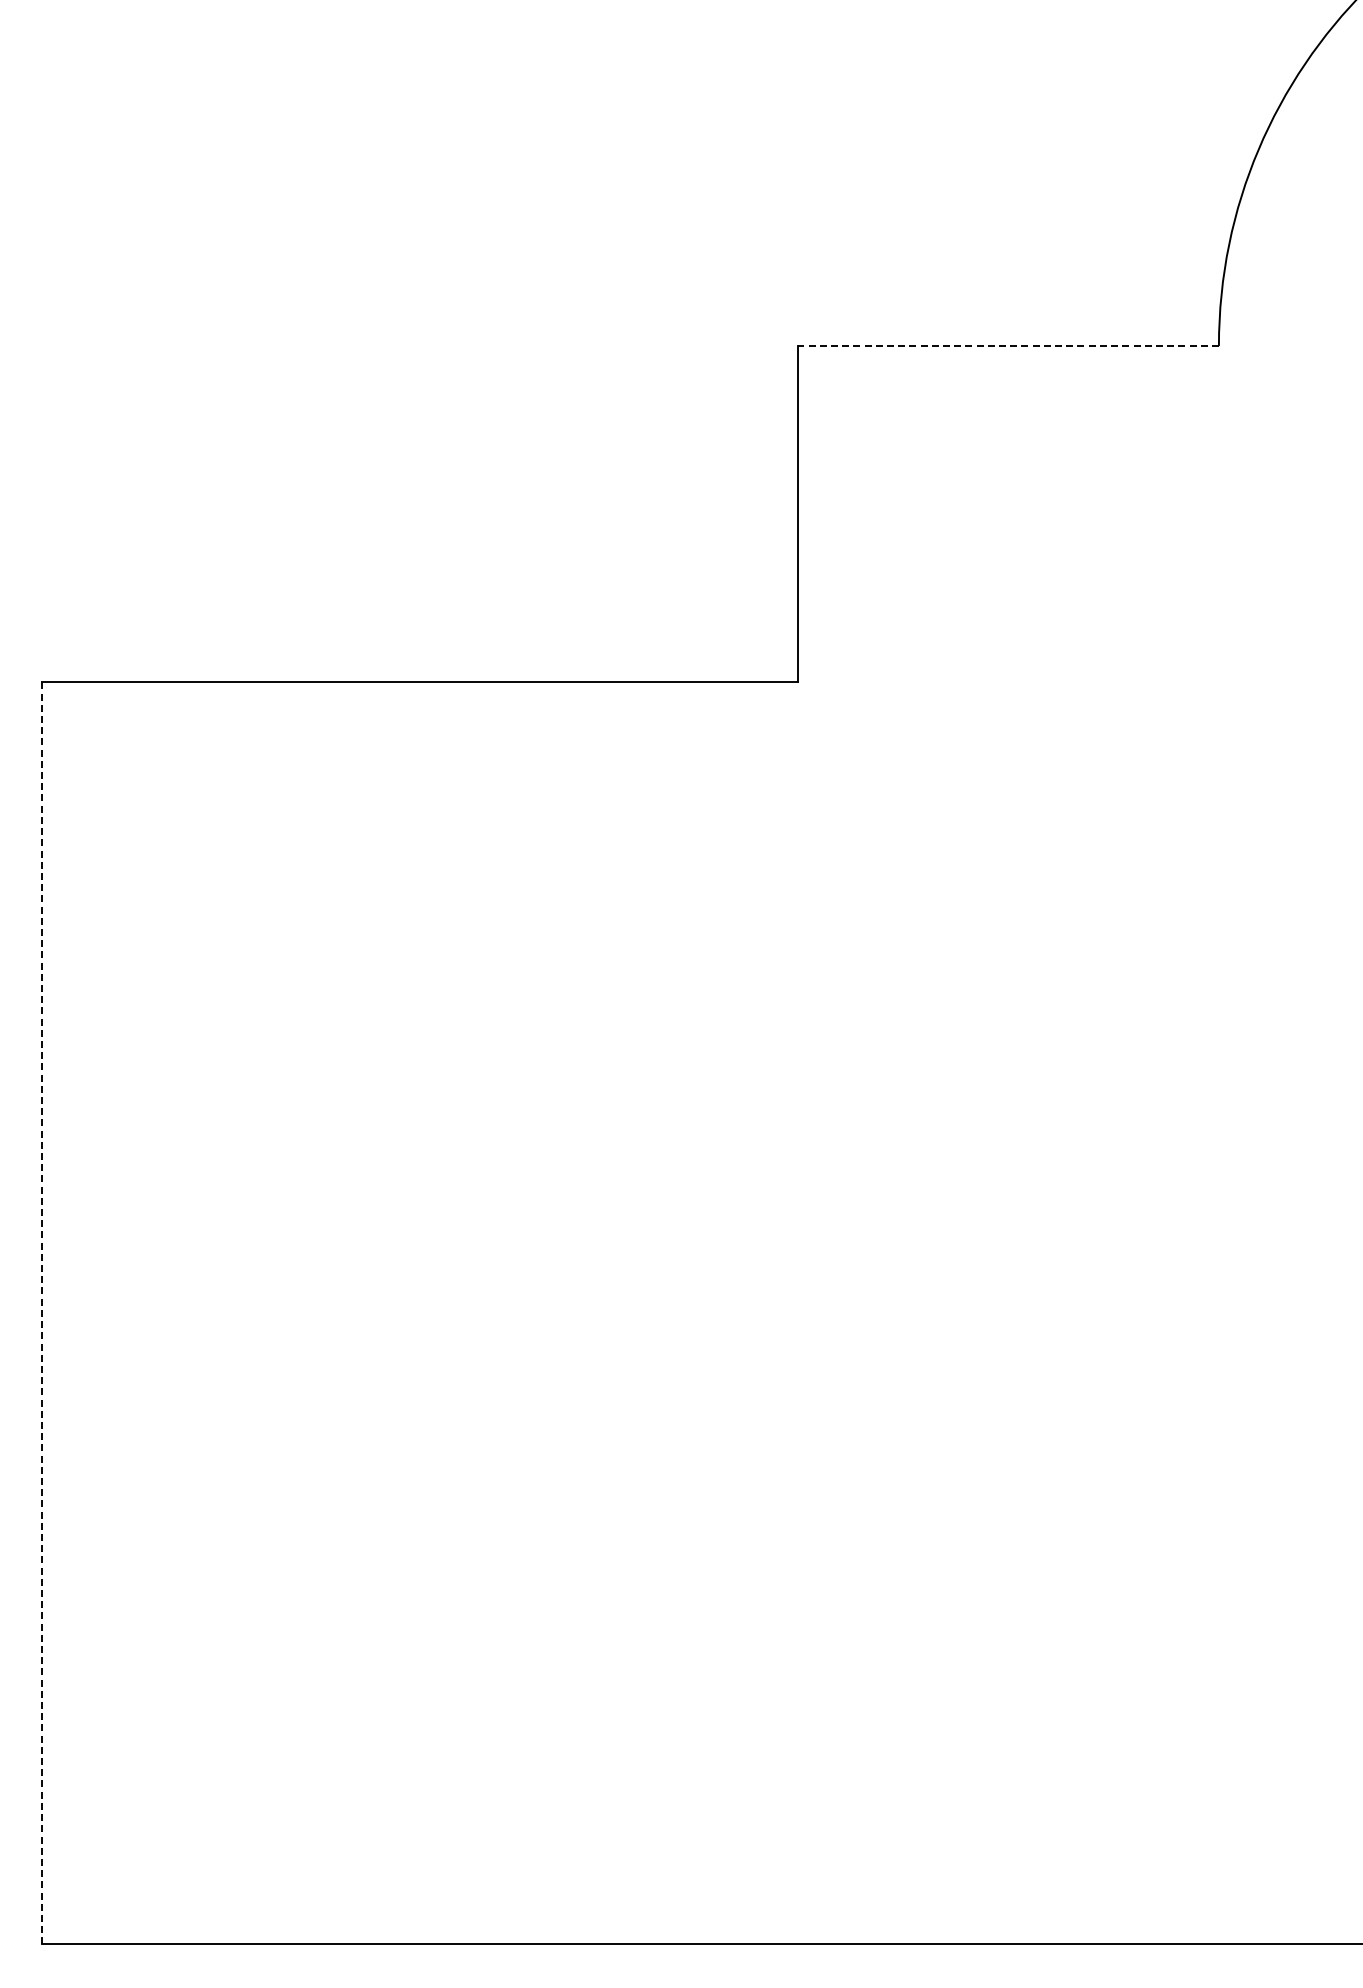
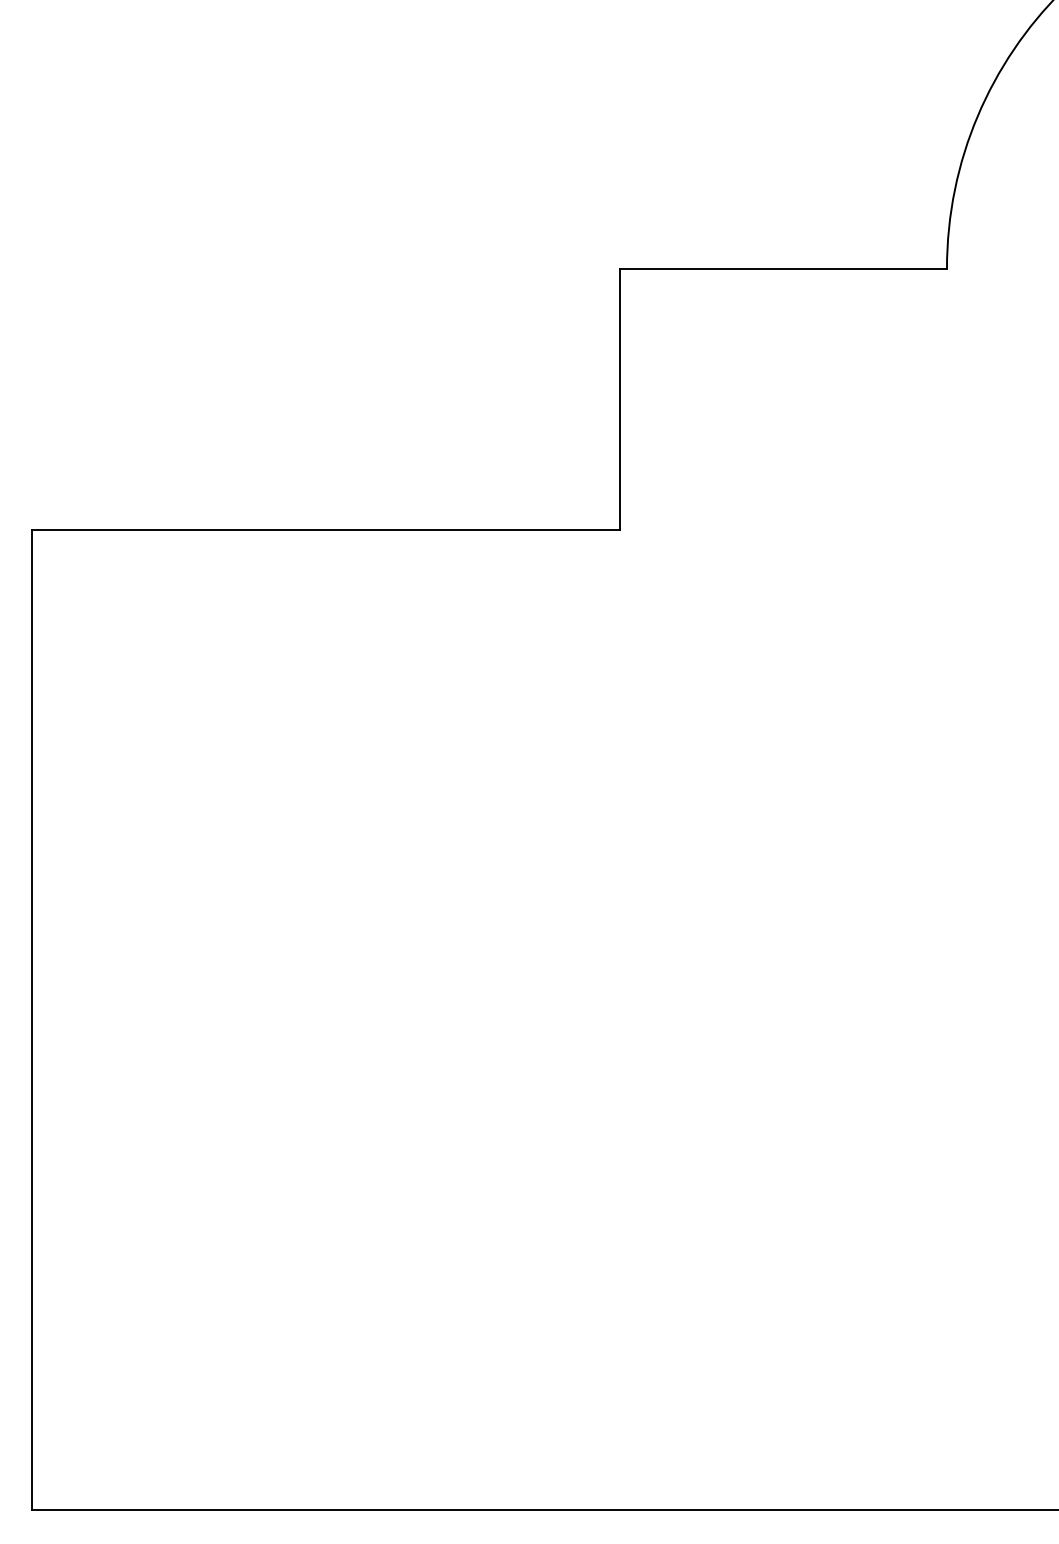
line: (1008, 346) -> (783, 269), dashed -> solid
line: (41, 1313) -> (32, 1020), dashed -> solid

